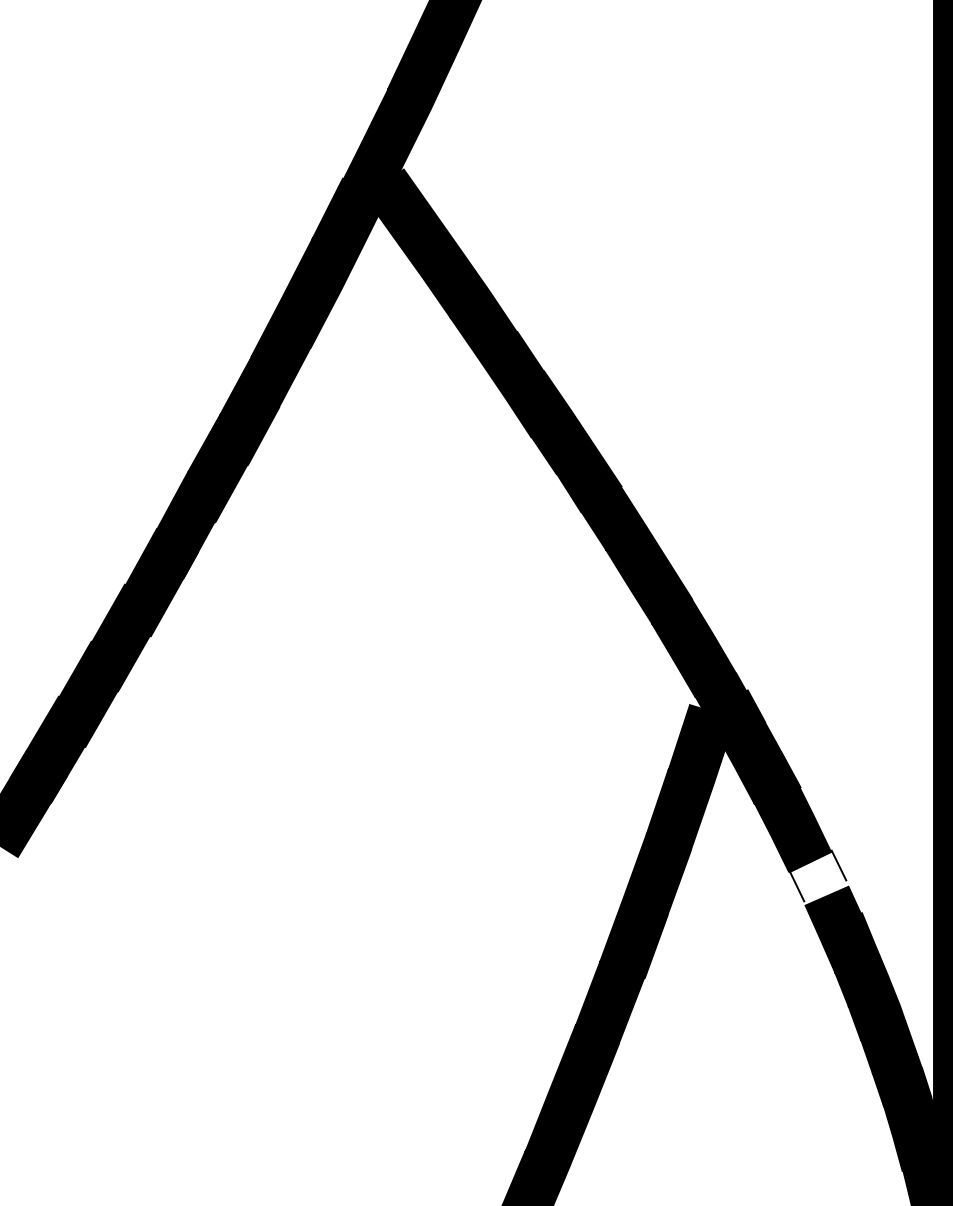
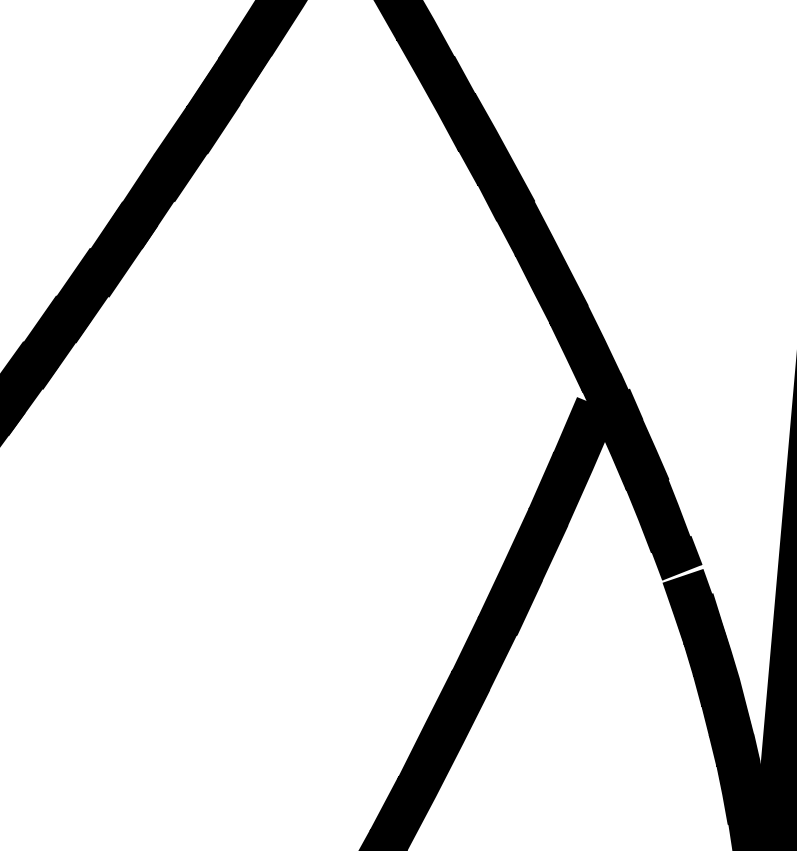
fill: (817, 876) -> (676, 558), added

